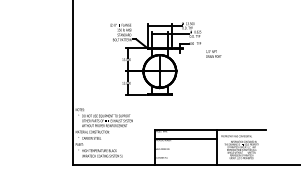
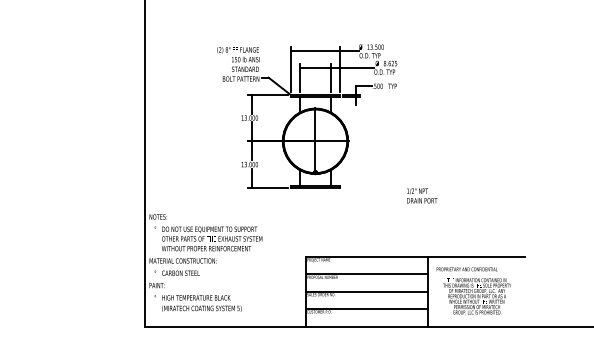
text: (213, 53) -> (421, 194), moved
line: (185, 147) -> (366, 291), added
line: (185, 156) -> (366, 309), added

